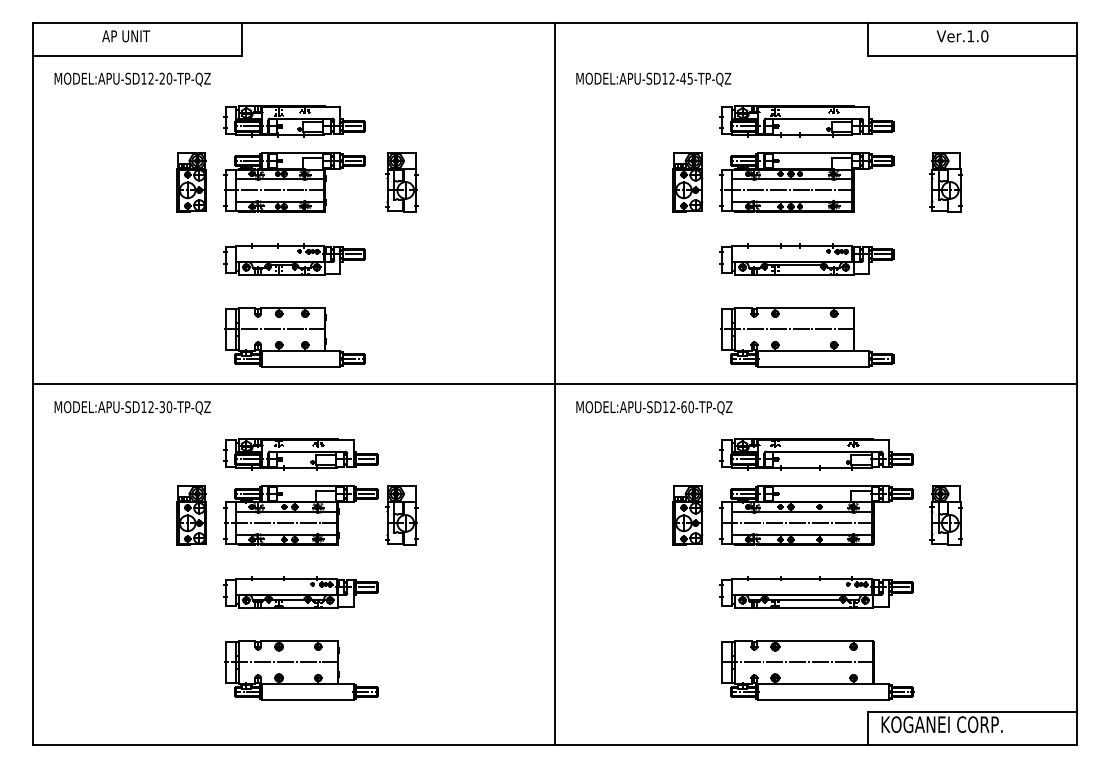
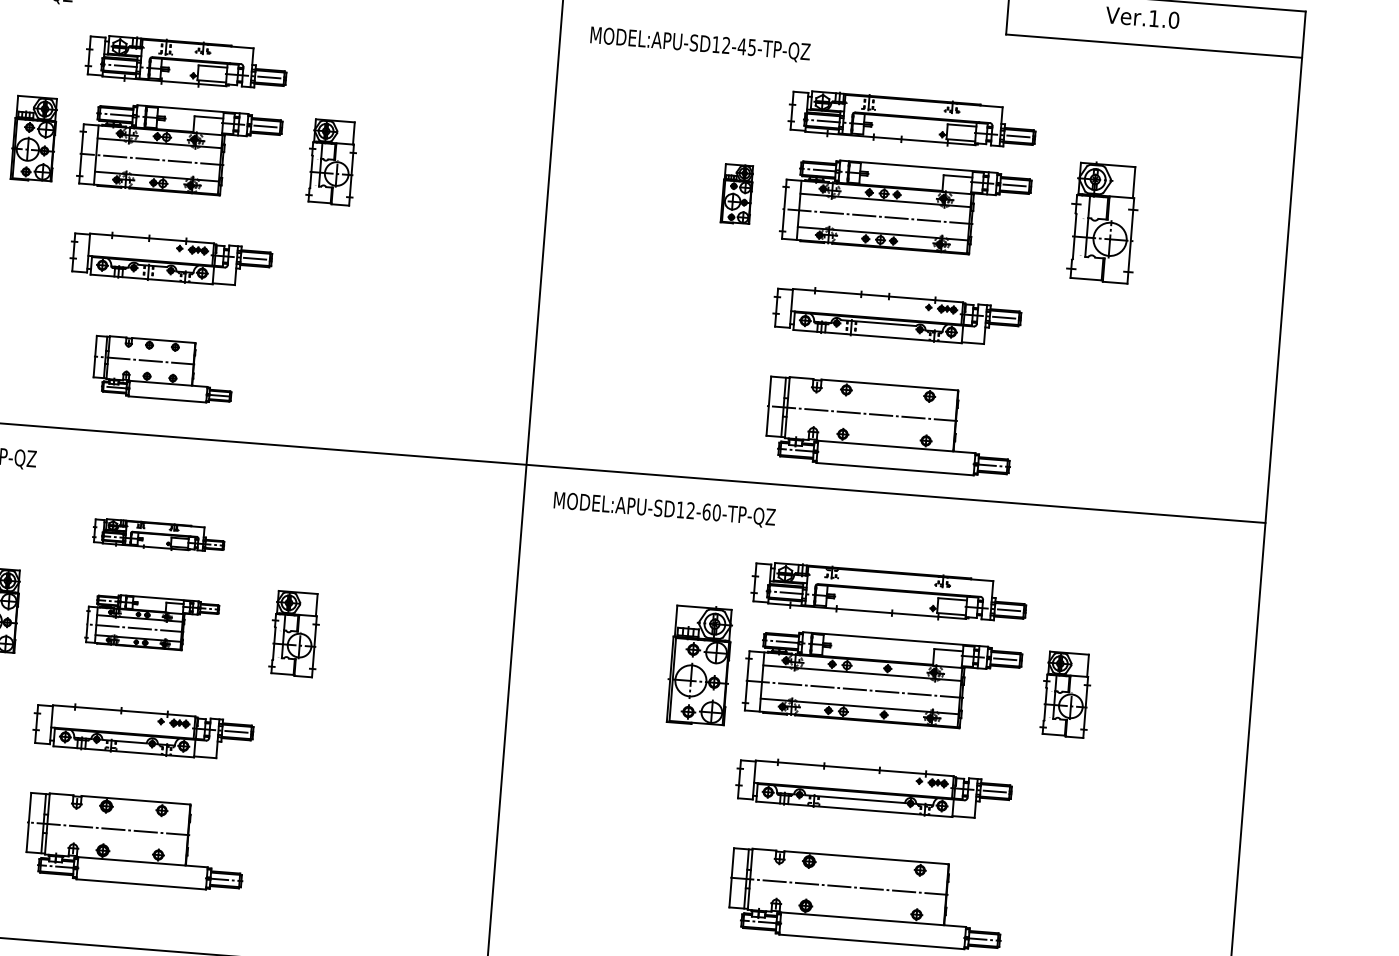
part: (687, 182) -> (736, 194), size x0.7
part: (945, 182) -> (1102, 222), size x1.4
part: (294, 337) -> (162, 369), size x0.7
part: (300, 454) -> (158, 536), size x0.6
part: (300, 515) -> (151, 622), size x0.6
part: (687, 515) -> (699, 665), size x1.4

